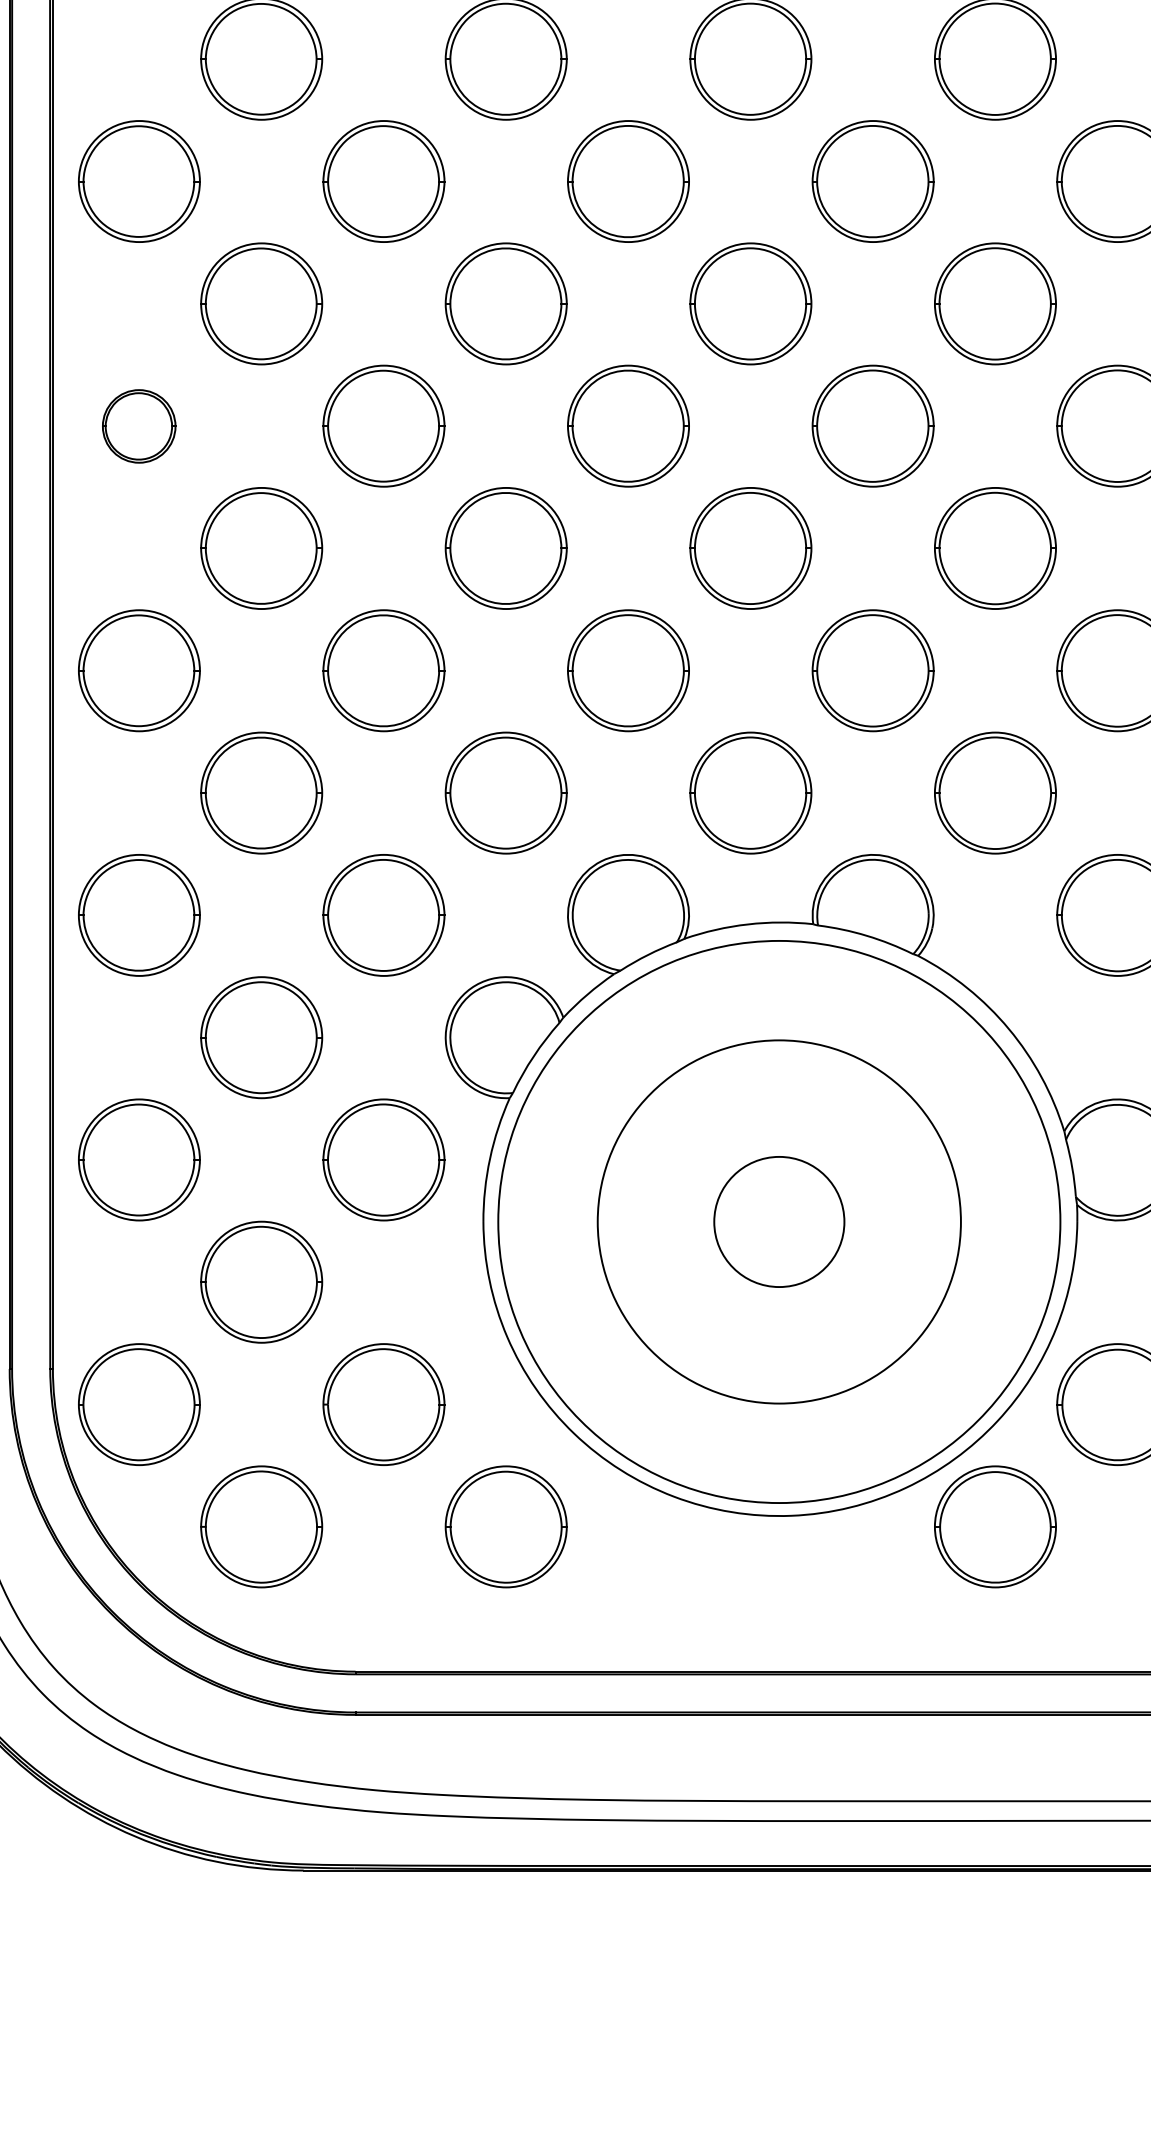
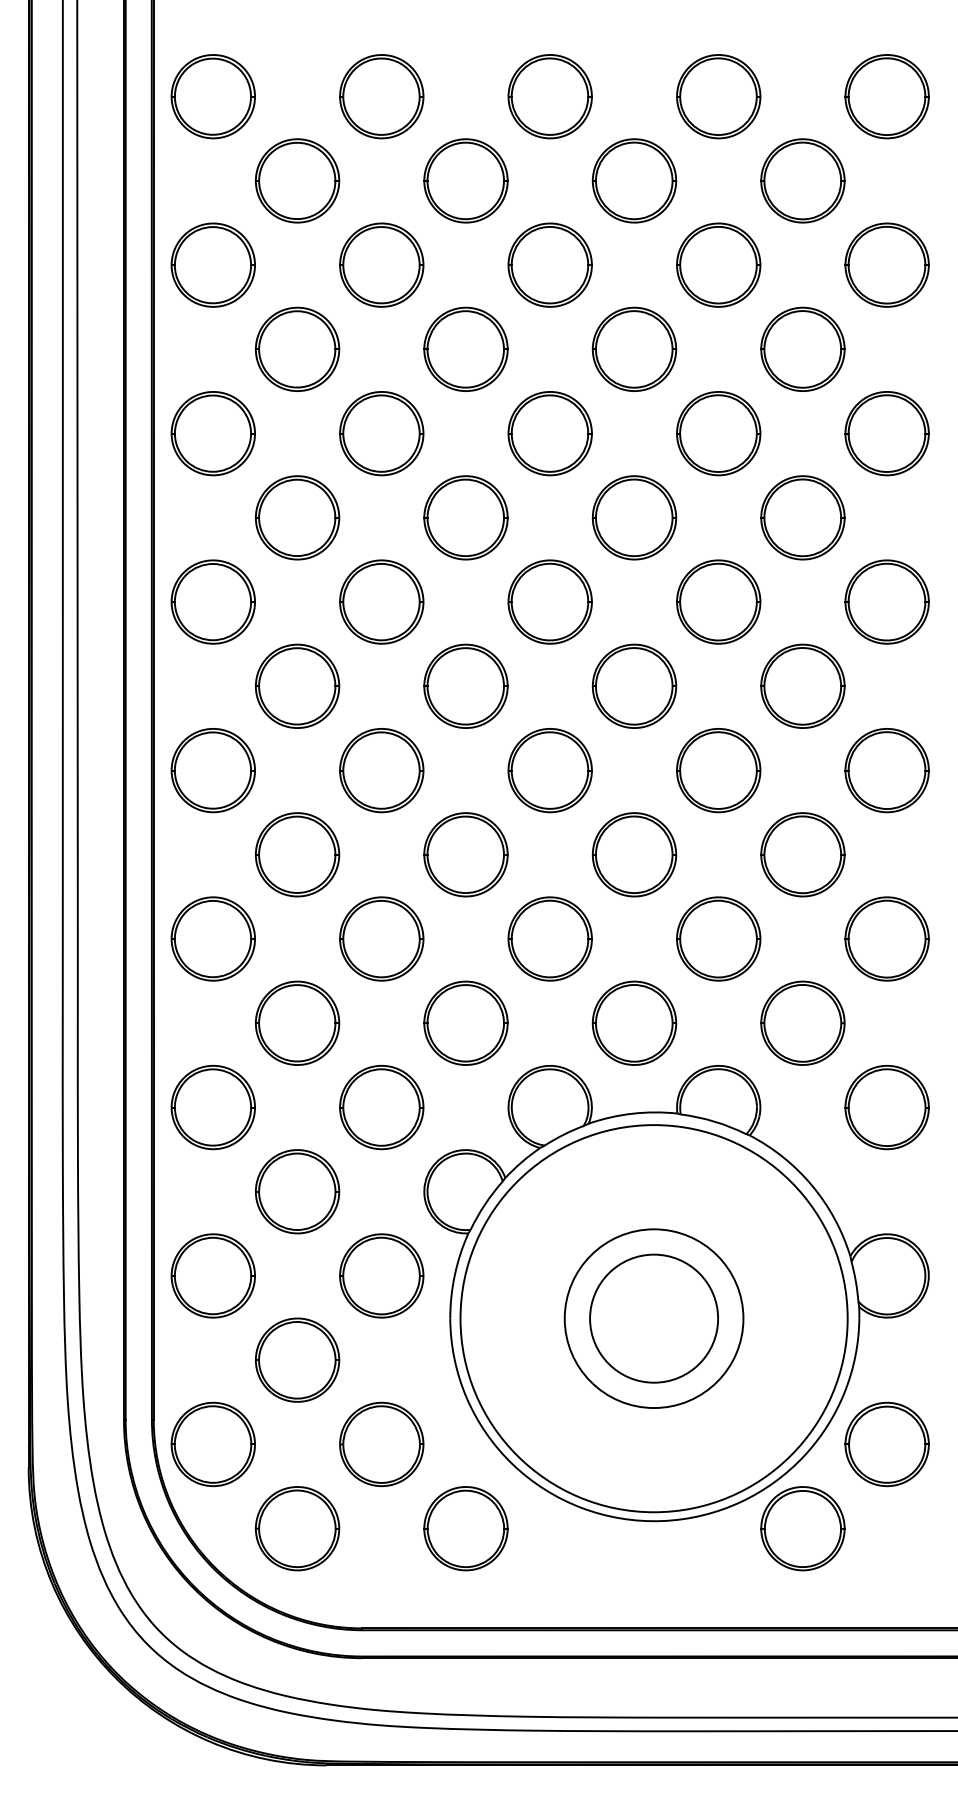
part: (138, 426) -> (212, 770), size x1.67
circle: (778, 1221) -> (653, 1318), size x0.71
circle: (779, 1221) -> (654, 1318), size x1.43

